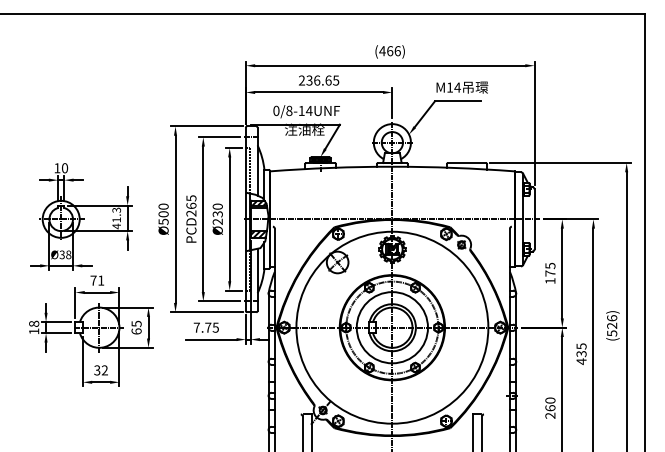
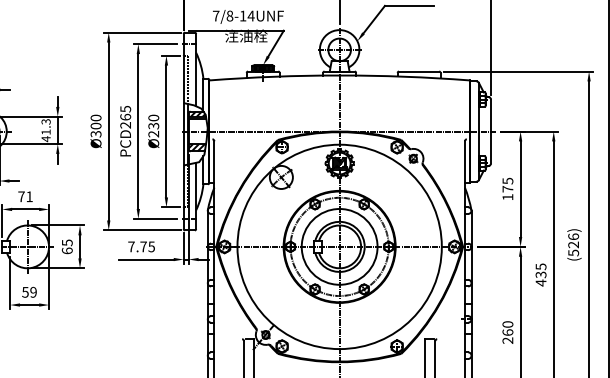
text: (276, 110) -> (216, 15), 0/8-14UNF -> 7/8-14UNF
text: (162, 221) -> (94, 133), Ø500 -> Ø300
text: (100, 370) -> (28, 292), 32 -> 59

